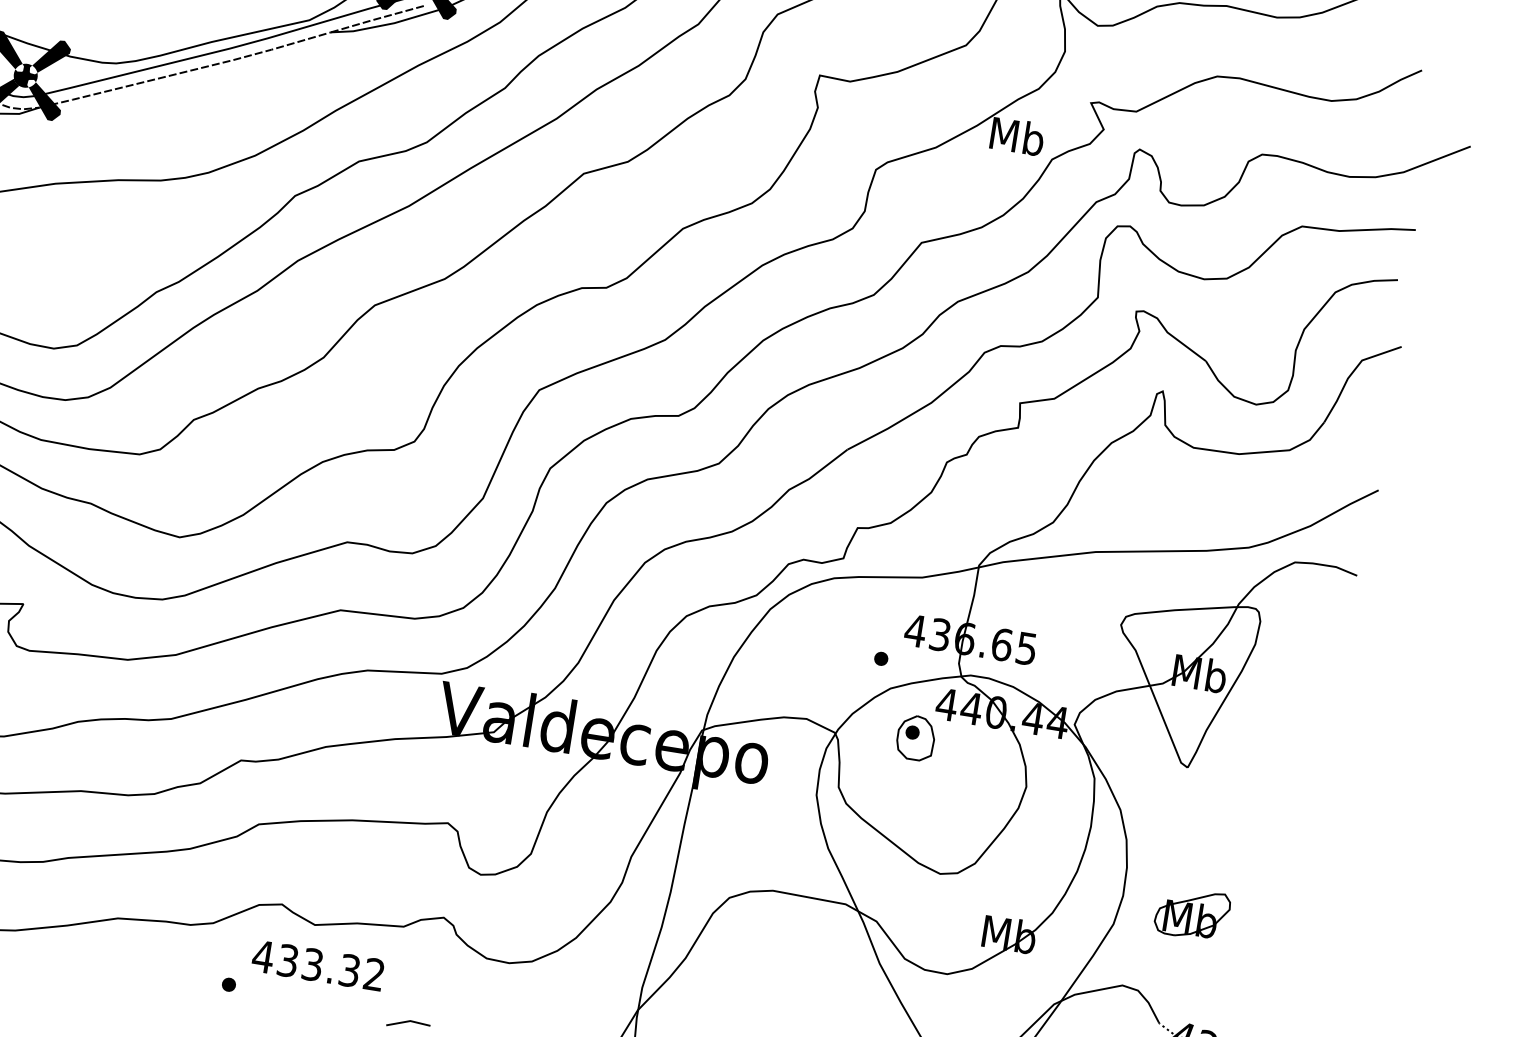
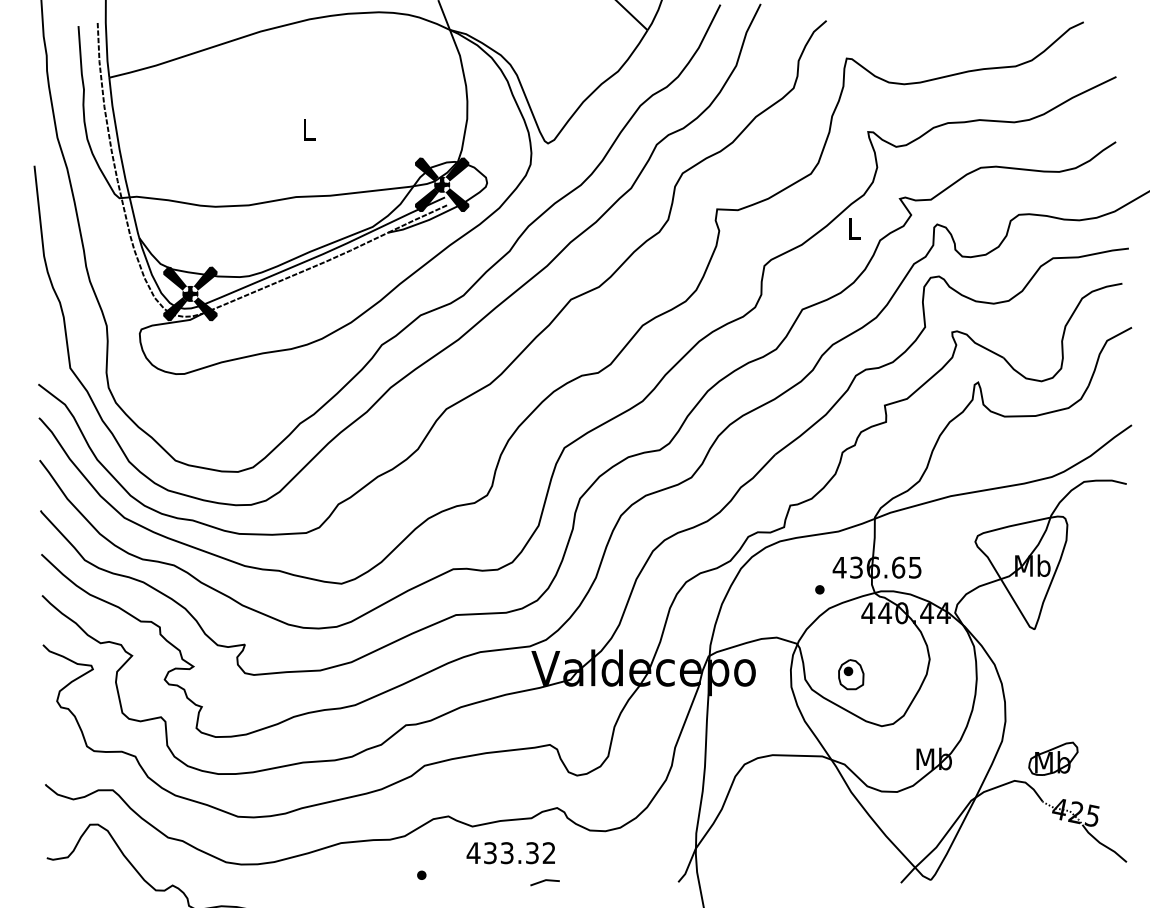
text: (1017, 135) -> (854, 228), Mb -> L
part: (916, 737) -> (851, 674), moved
part: (1192, 913) -> (1053, 758), moved
text: (317, 966) -> (510, 853), moved

